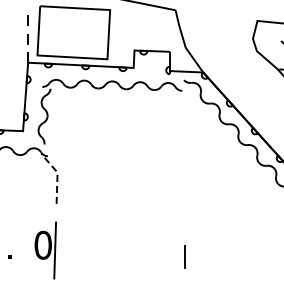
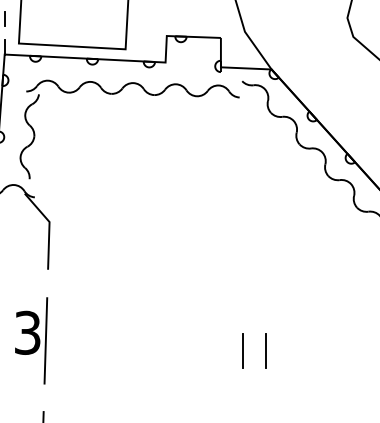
line: (57, 175) -> (49, 226), dashed -> solid
text: (42, 244) -> (26, 331), 0 -> 3
line: (199, 256) -> (265, 349), added

